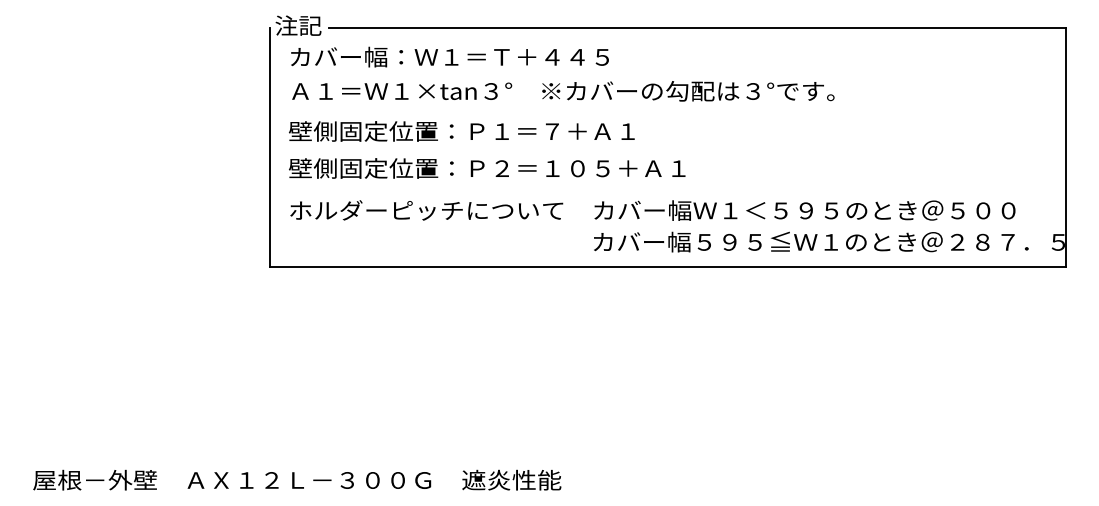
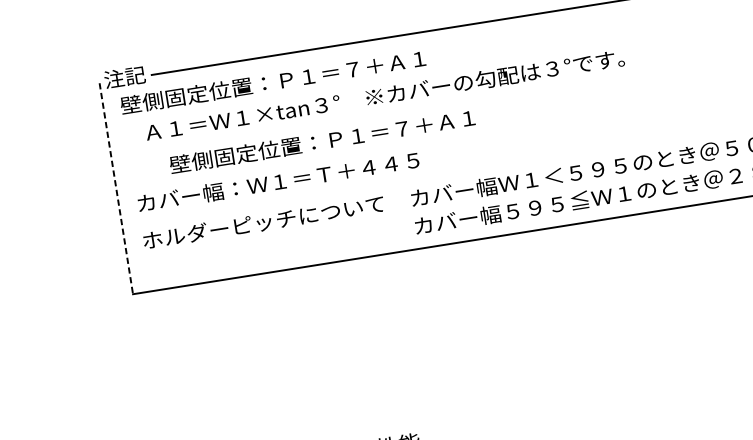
text: (461, 56) -> (272, 81), カバー幅：Ｗ１＝Ｔ＋４４５ -> 壁側固定位置：Ｐ１＝７＋Ａ１
text: (563, 91) -> (385, 95), moved
text: (461, 131) -> (322, 141), moved
line: (269, 147) -> (116, 188), solid -> dashed
text: (486, 168) -> (310, 176), 壁側固定位置：Ｐ２＝１０５＋Ａ１ -> カバー幅：Ｗ１＝Ｔ＋４４５

